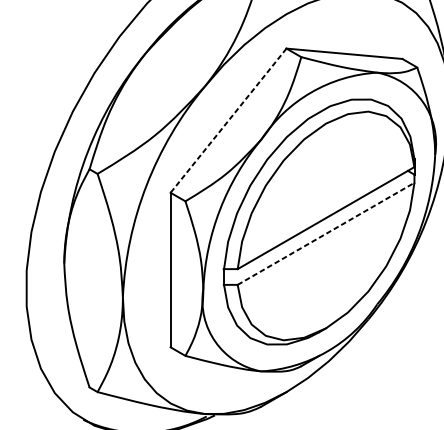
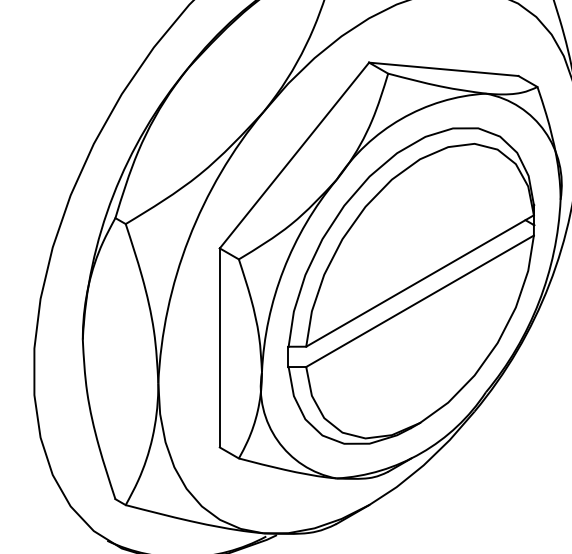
line: (228, 120) -> (294, 155), dashed -> solid
line: (326, 234) -> (420, 301), dashed -> solid

